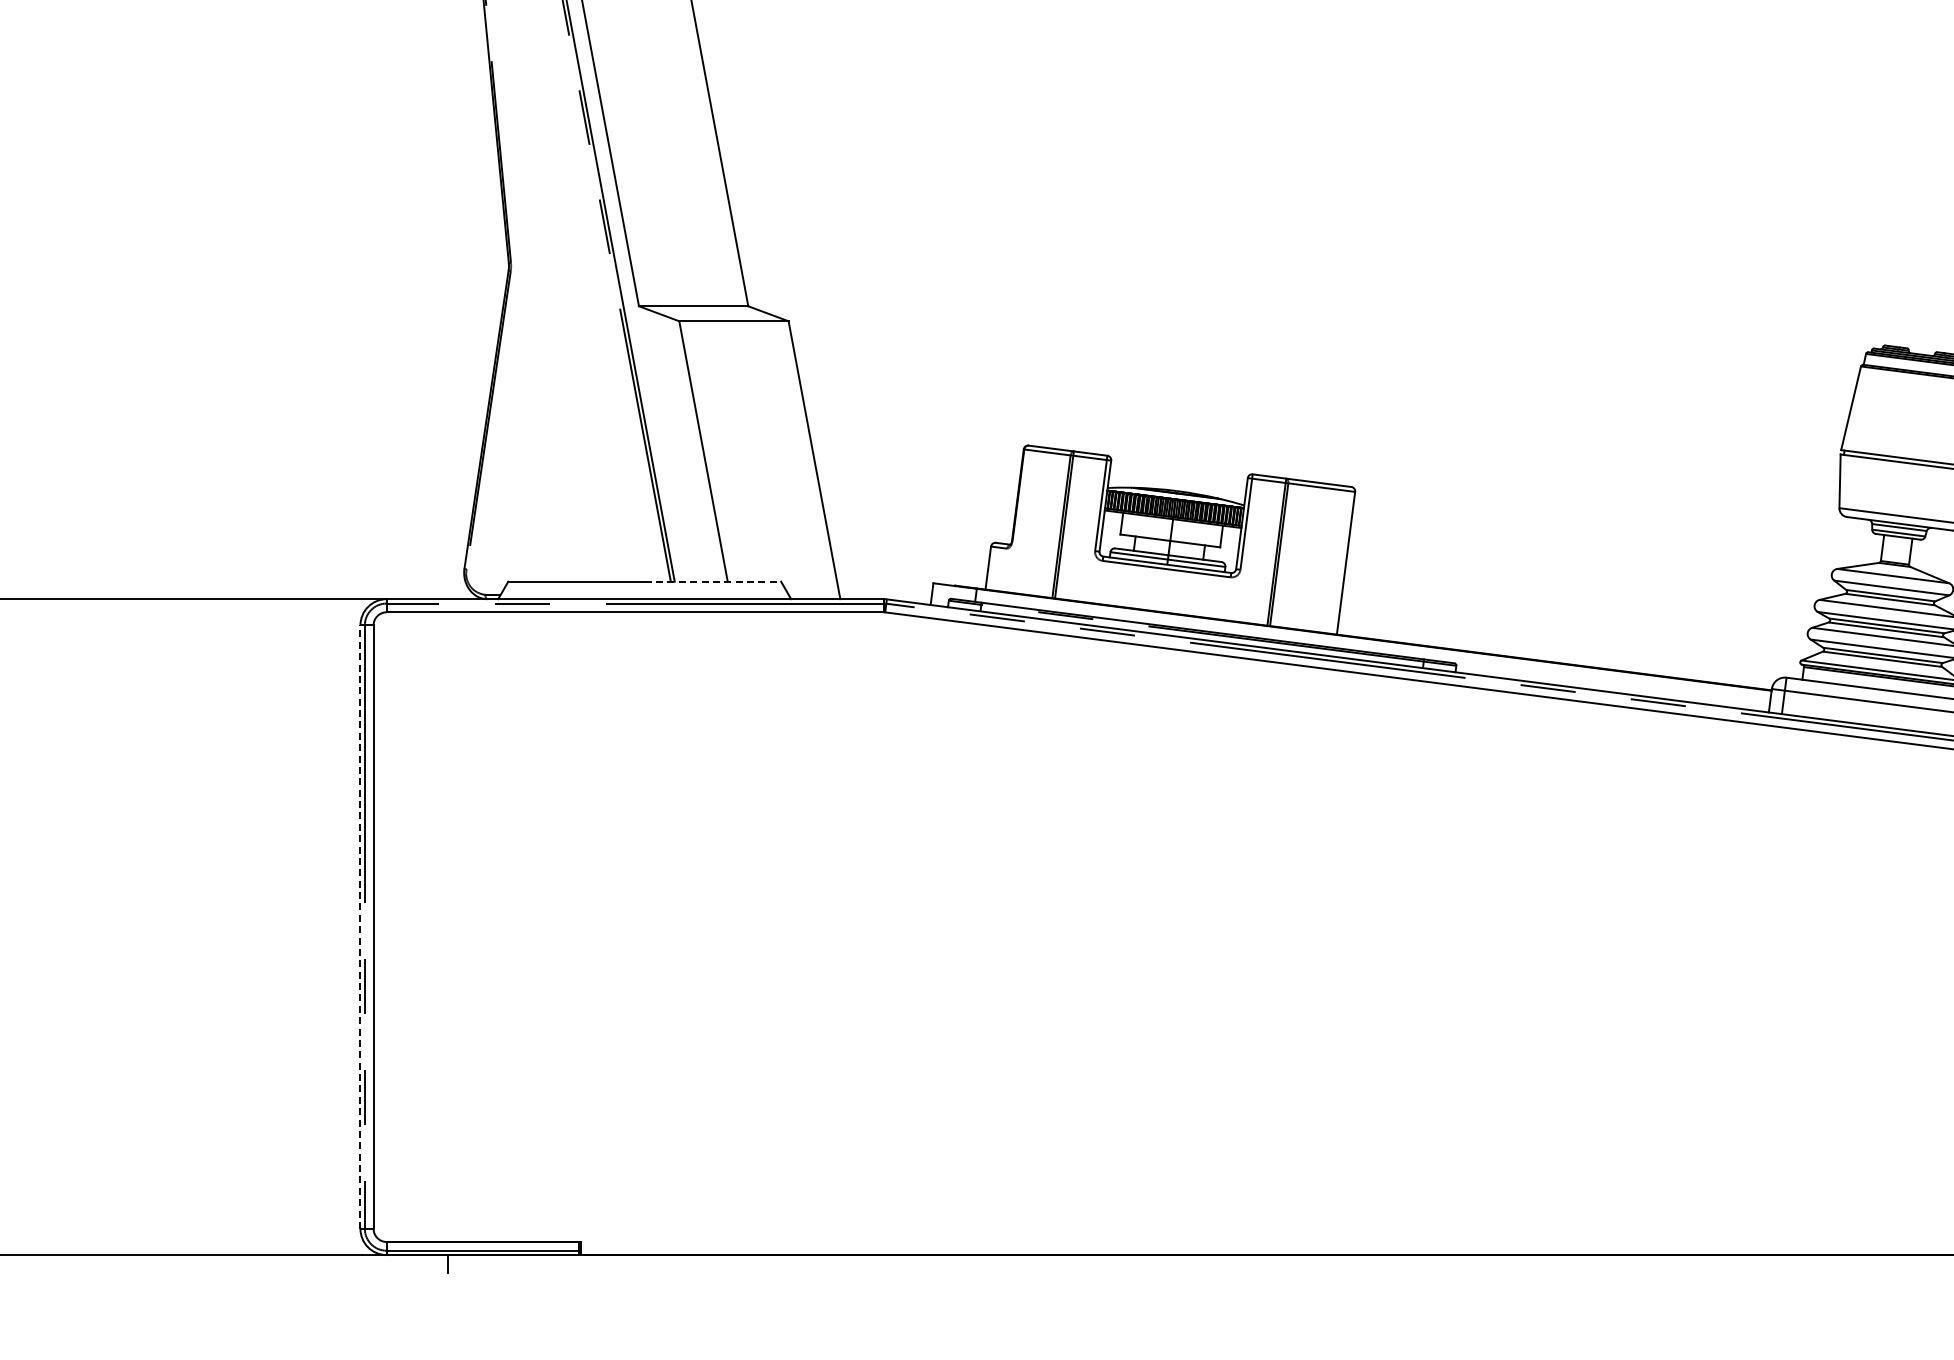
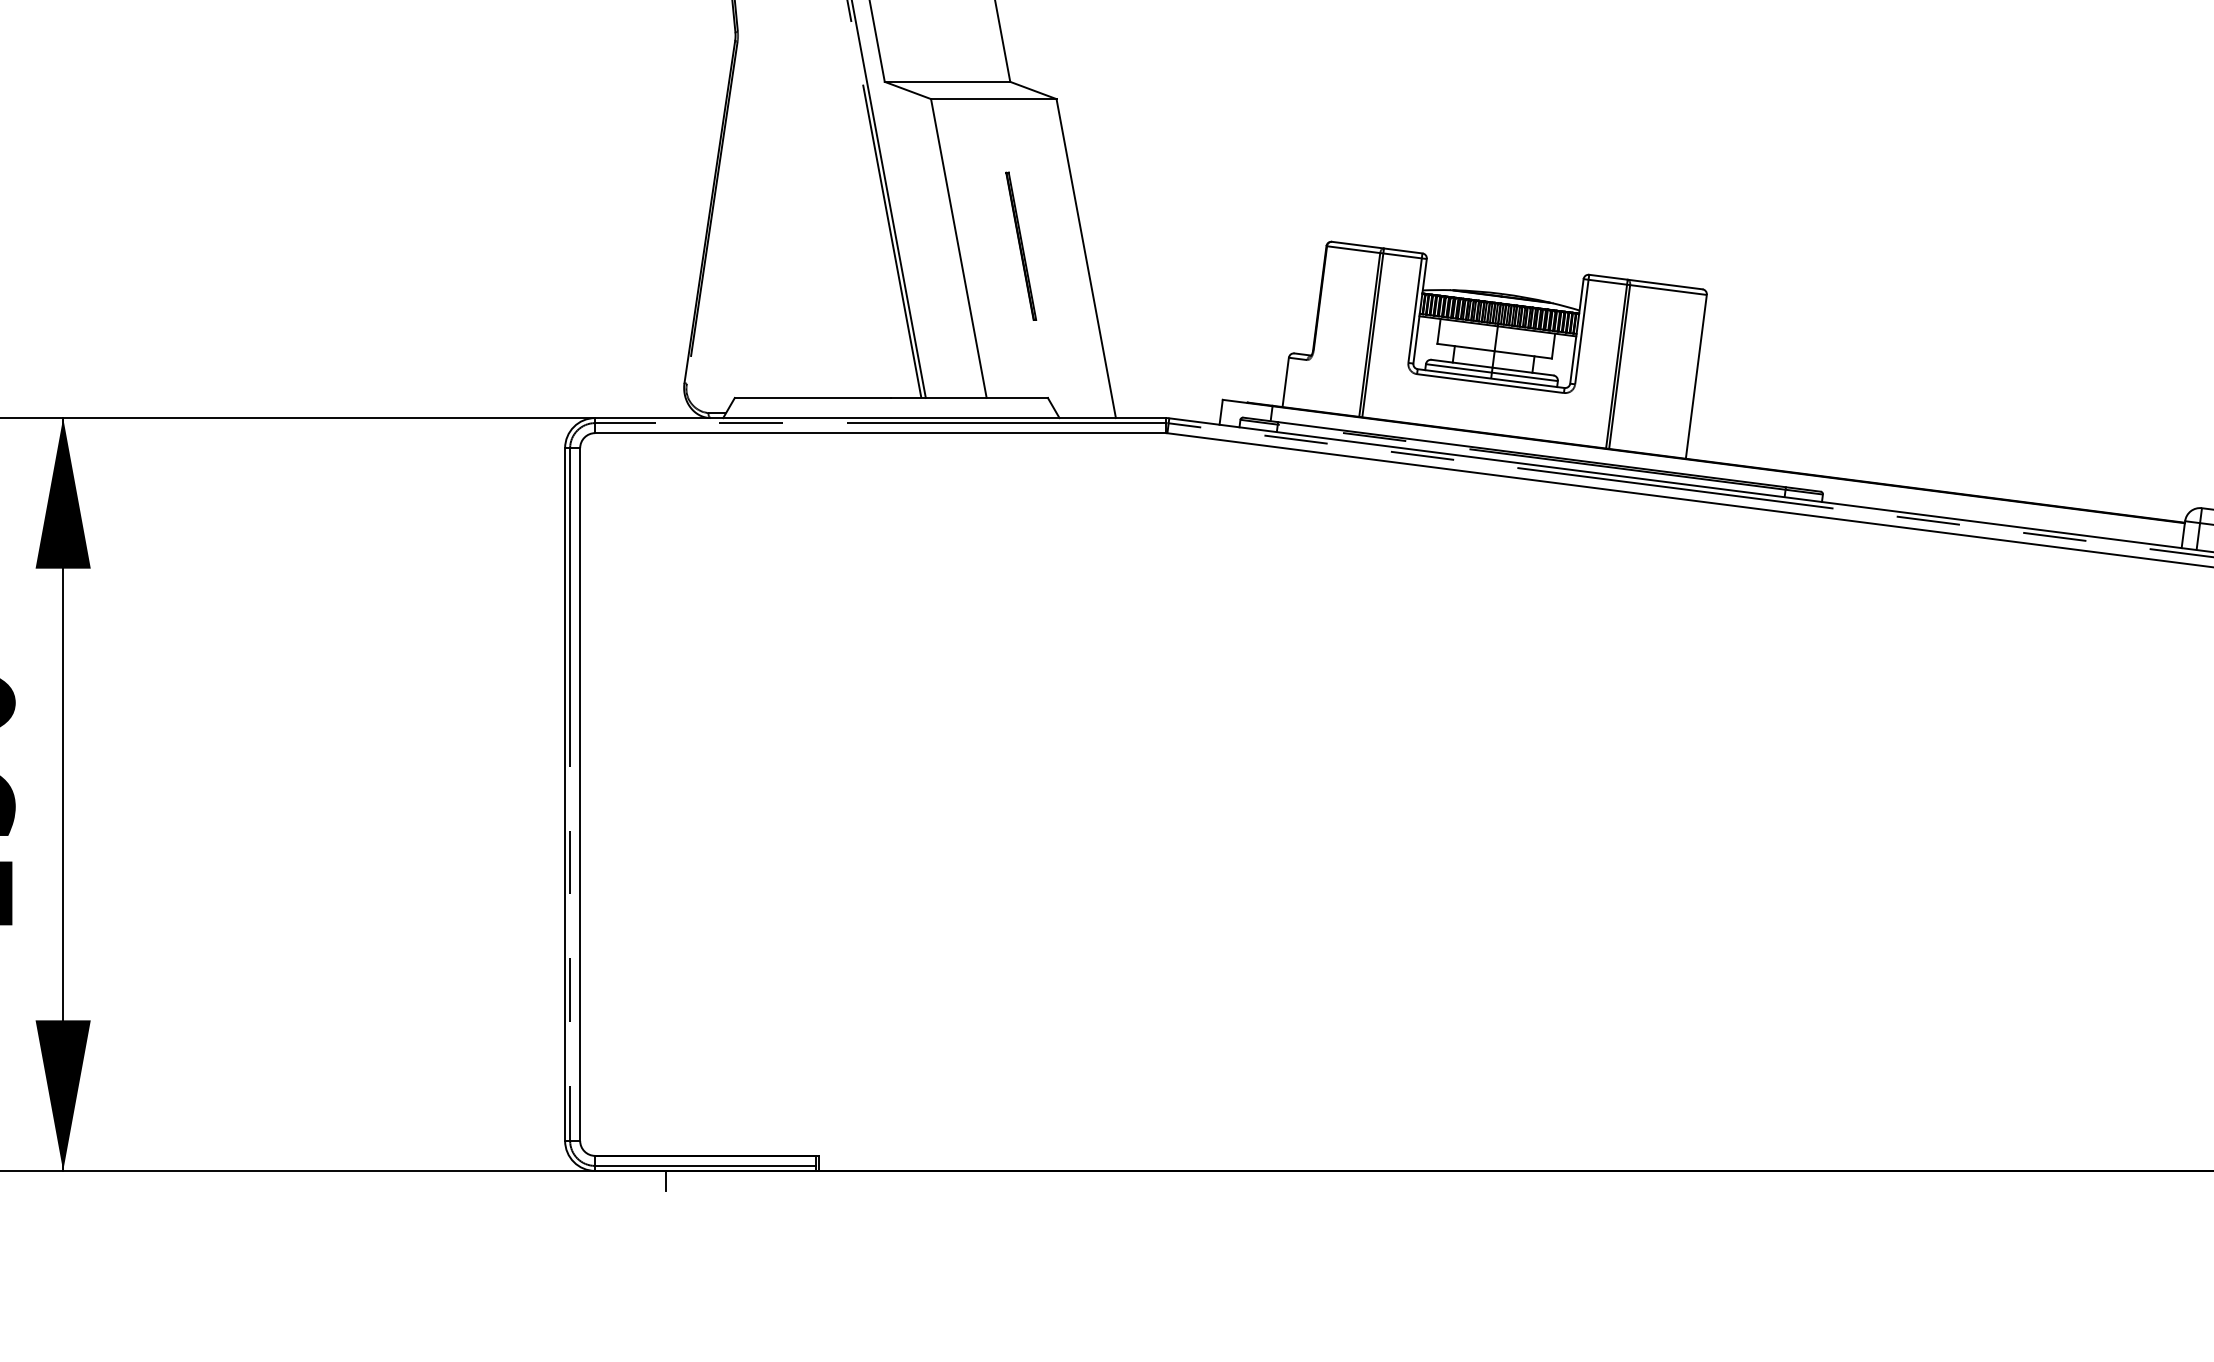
part: (757, 449) -> (1020, 246), added
line: (713, 581) -> (970, 397), dashed -> solid
line: (360, 927) -> (565, 794), dashed -> solid

